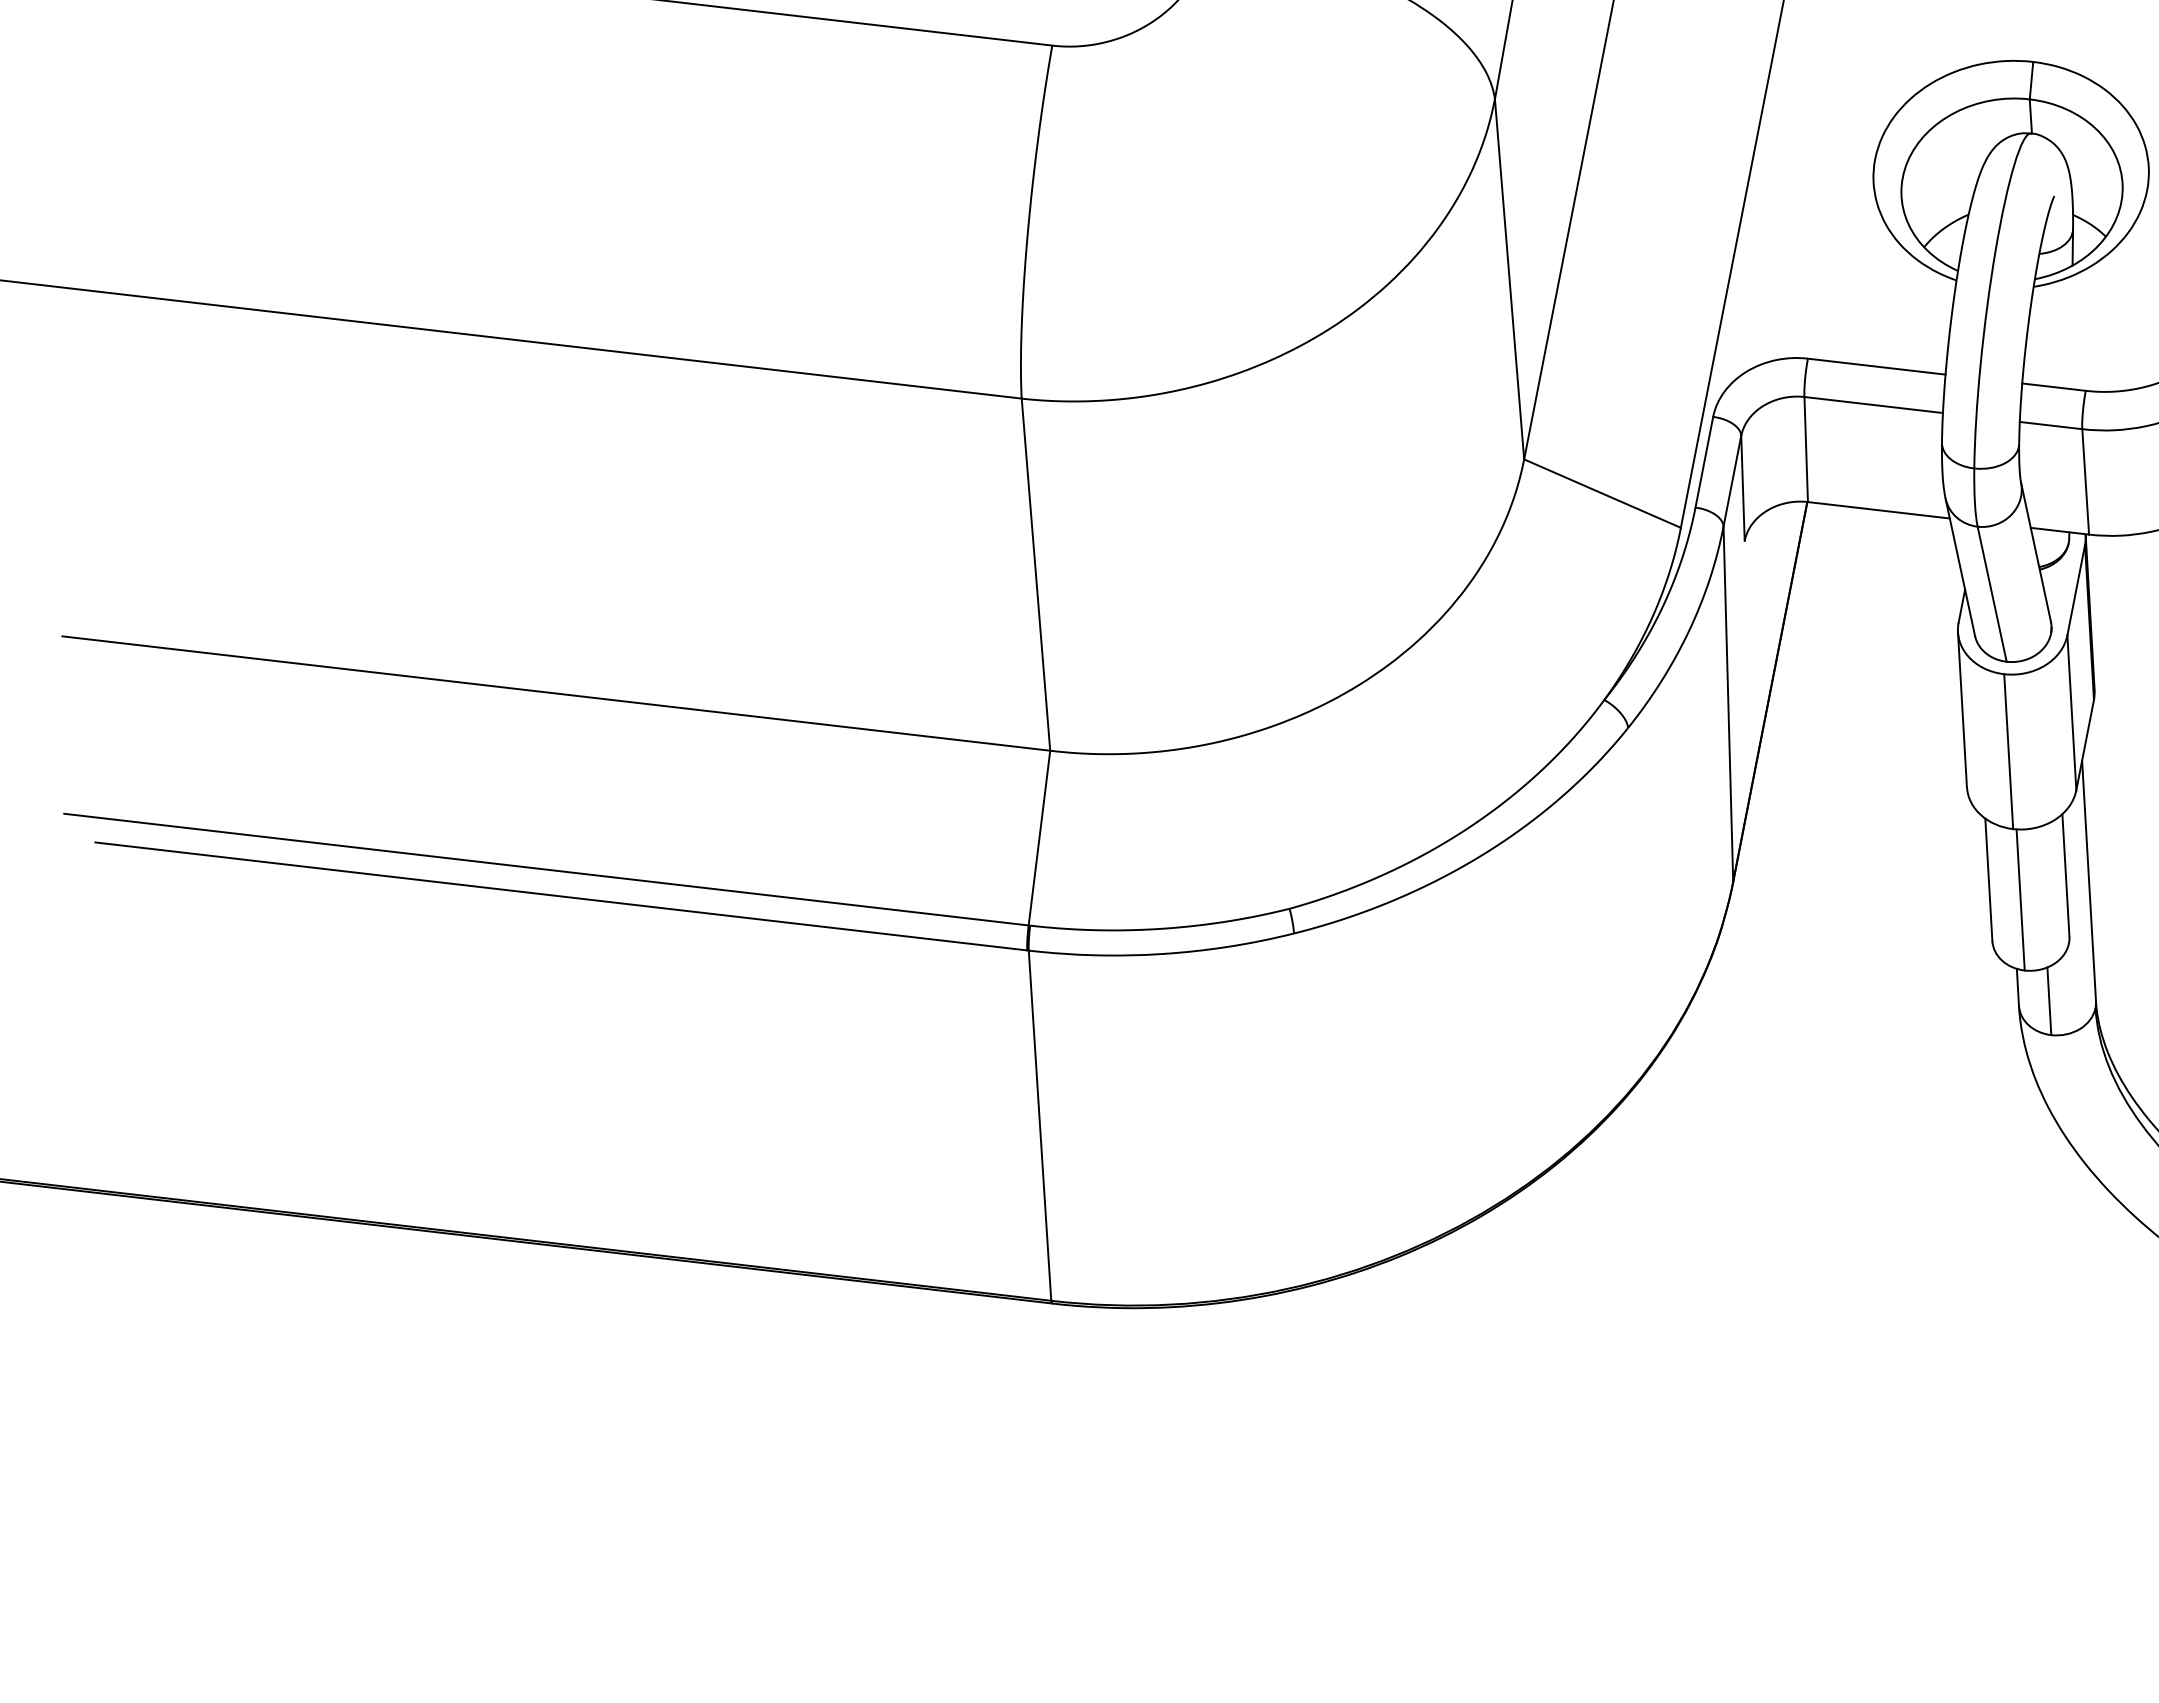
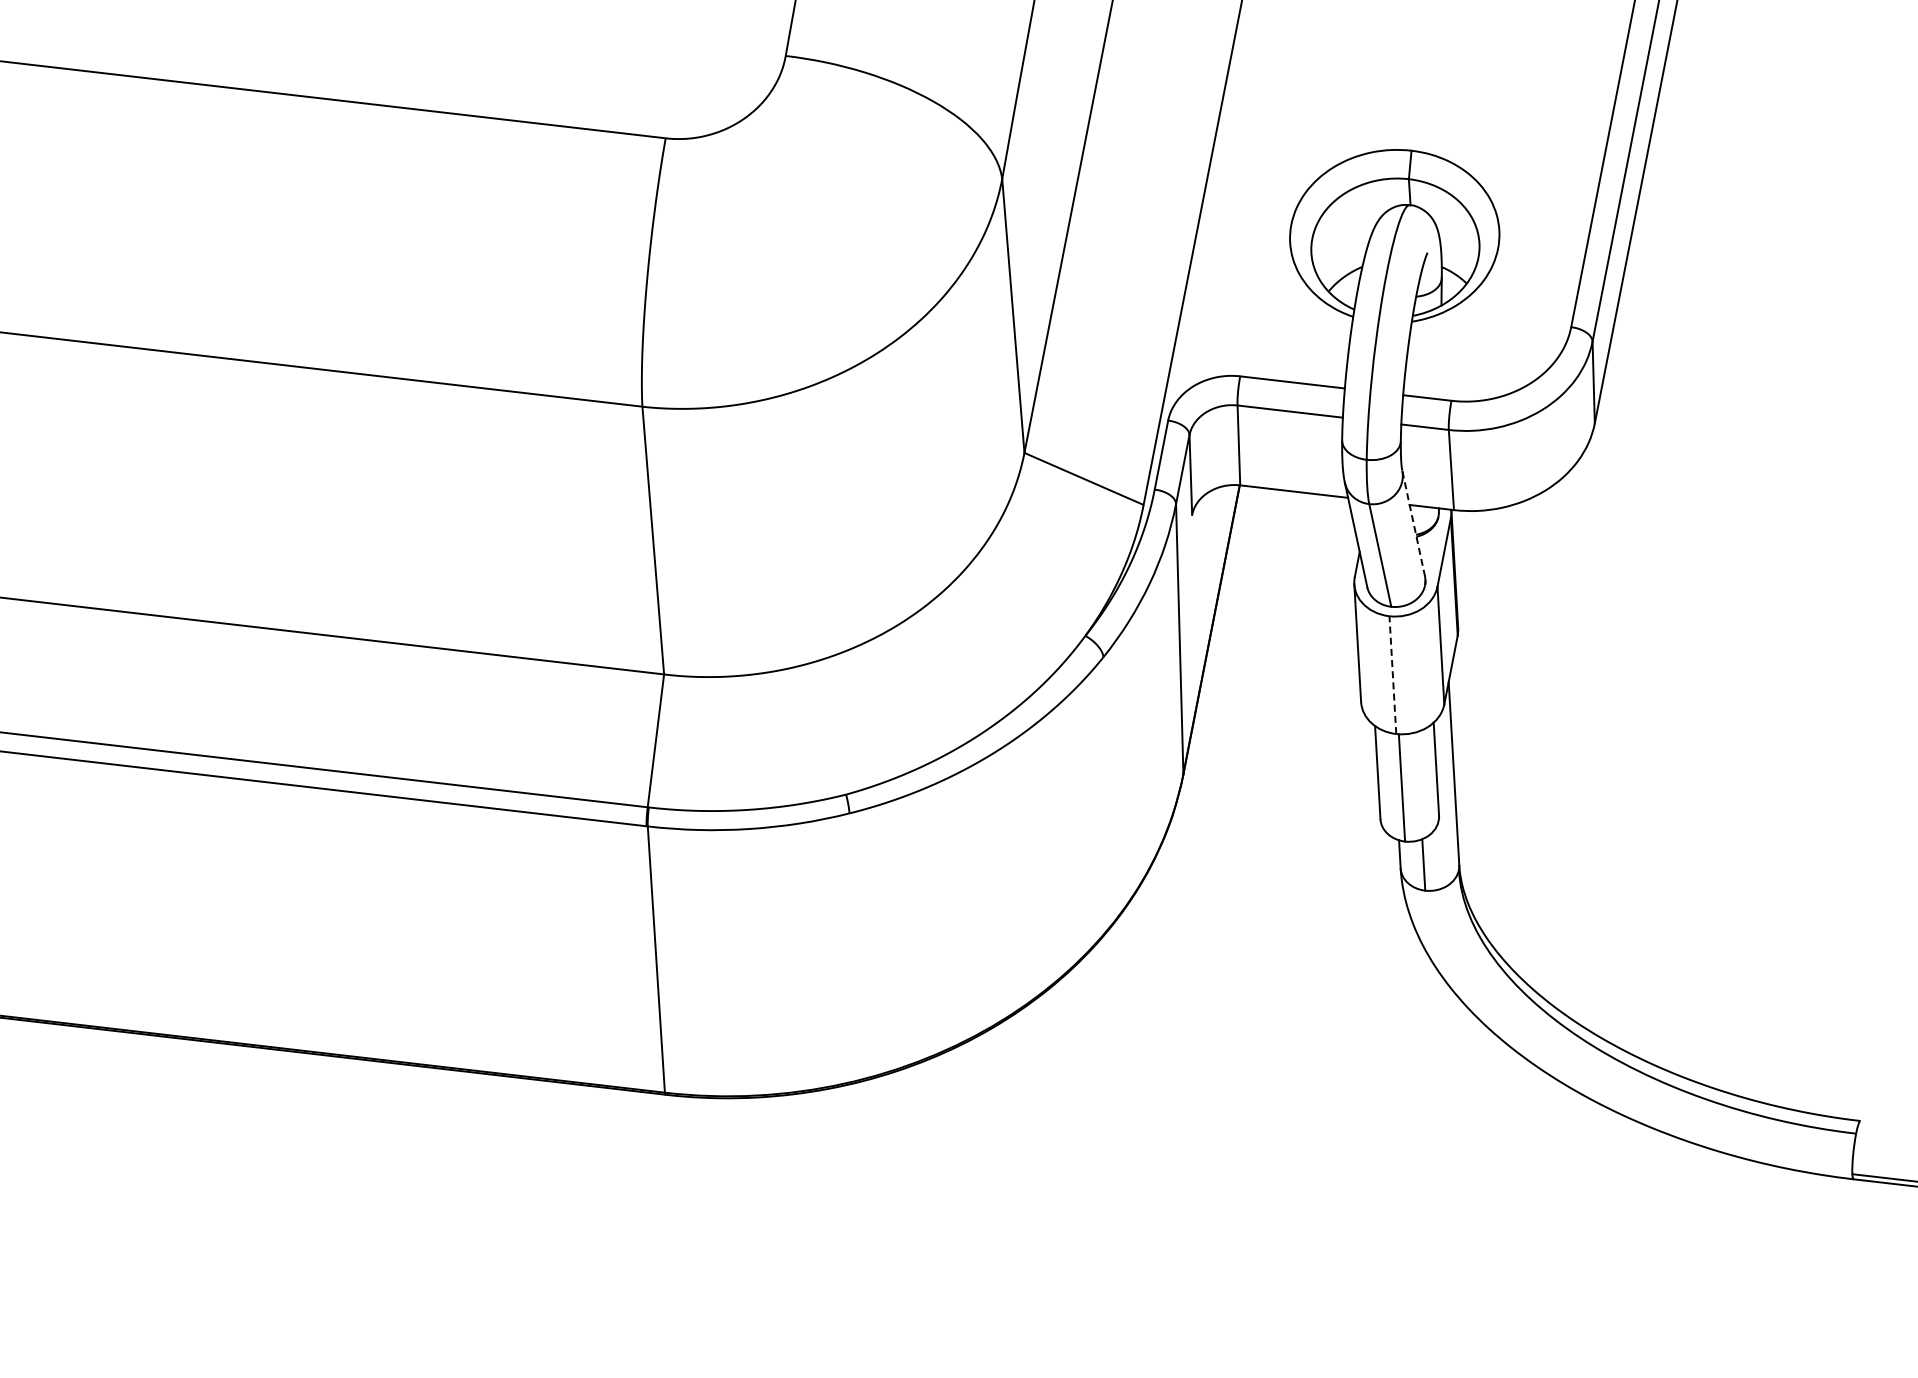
line: (2035, 552) -> (1413, 523), solid -> dashed
line: (2008, 750) -> (1392, 674), solid -> dashed

